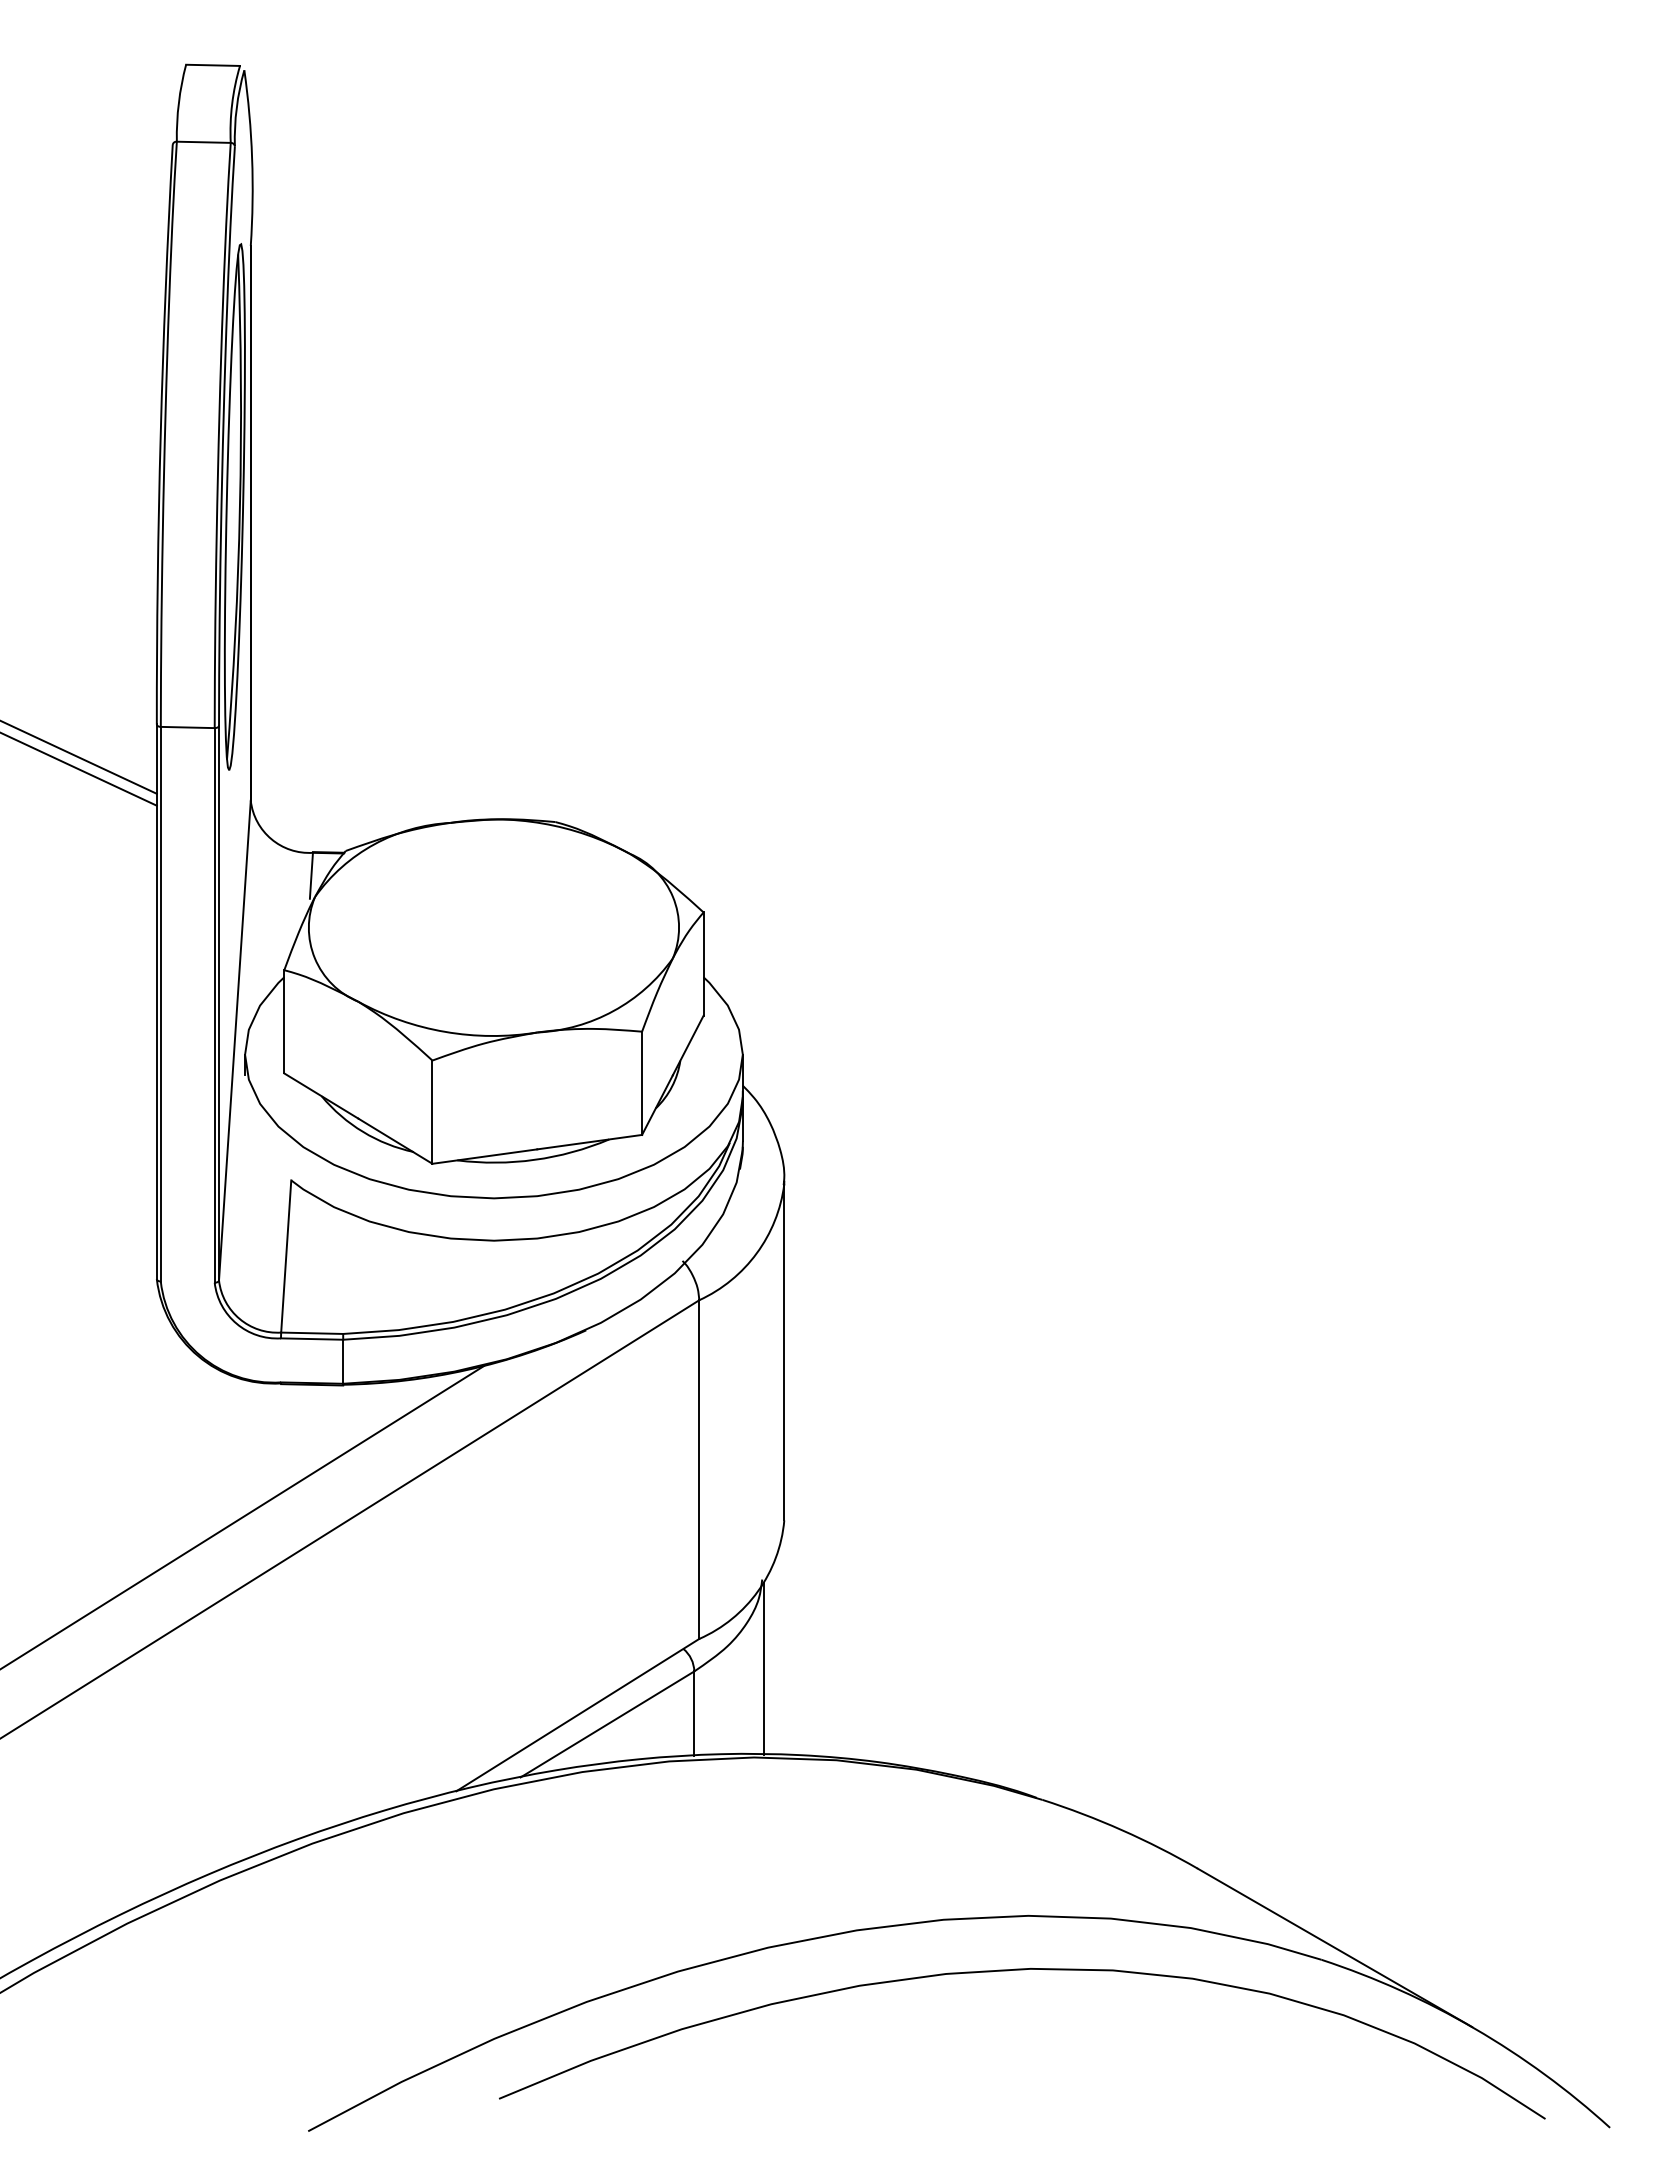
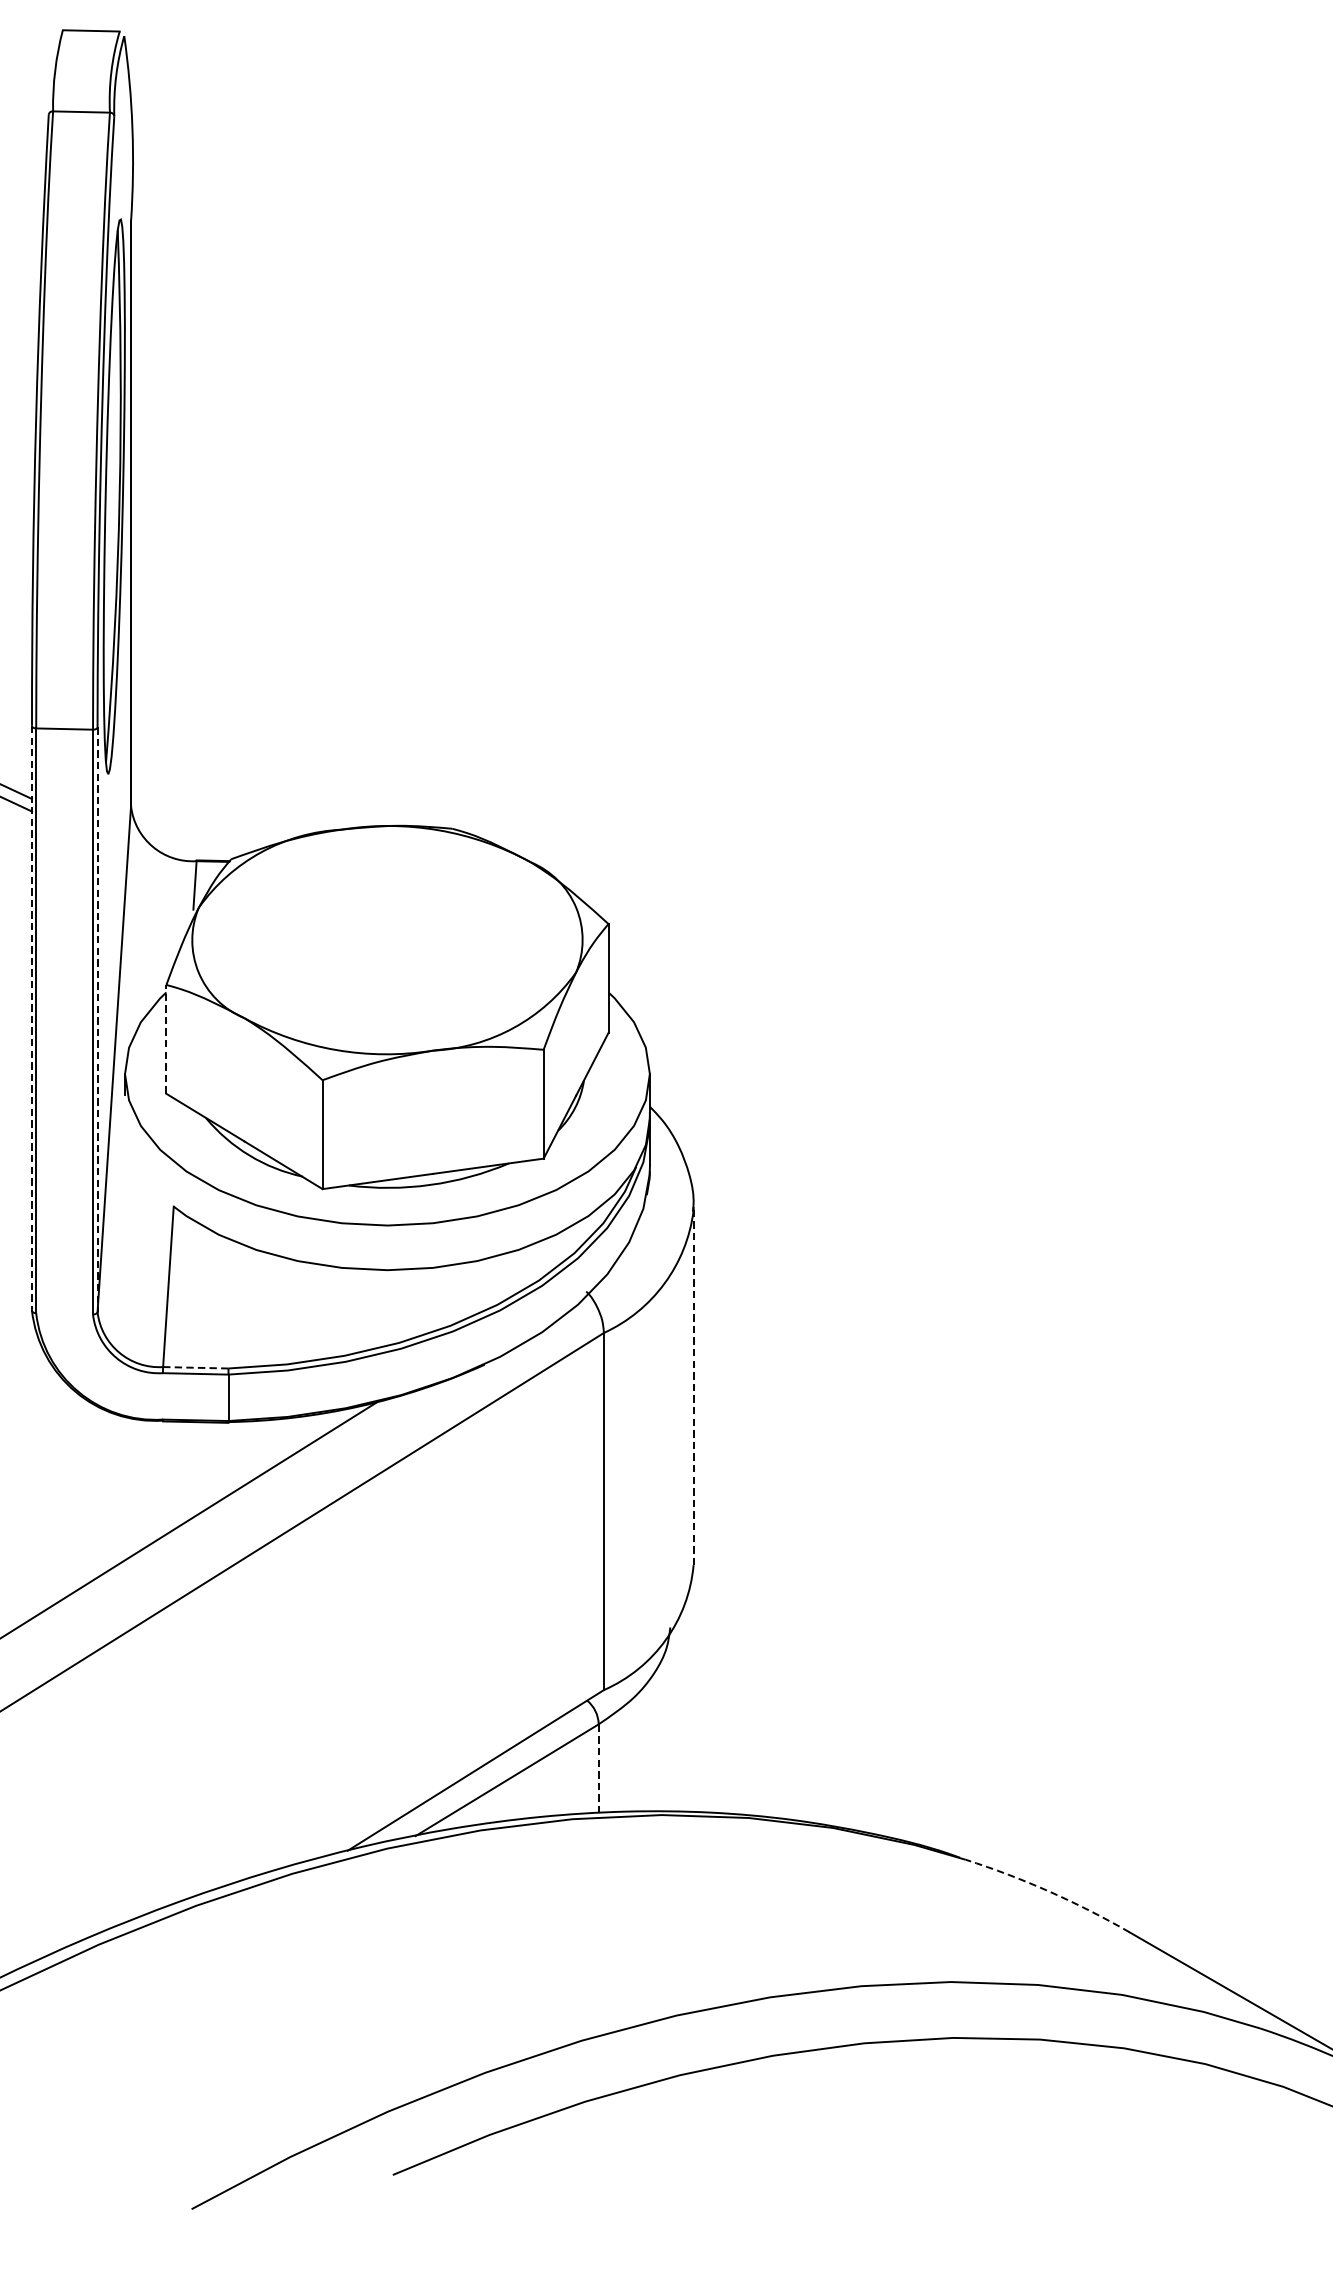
line: (156, 1002) -> (31, 1019), solid -> dashed
line: (219, 1003) -> (98, 1020), solid -> dashed
line: (284, 1021) -> (166, 1039), solid -> dashed
line: (312, 1333) -> (196, 1368), solid -> dashed
line: (784, 1350) -> (693, 1385), solid -> dashed
line: (763, 1668) -> (671, 1721), removed
line: (694, 1713) -> (598, 1768), solid -> dashed
arc: (1121, 1830) -> (1049, 1892), solid -> dashed

